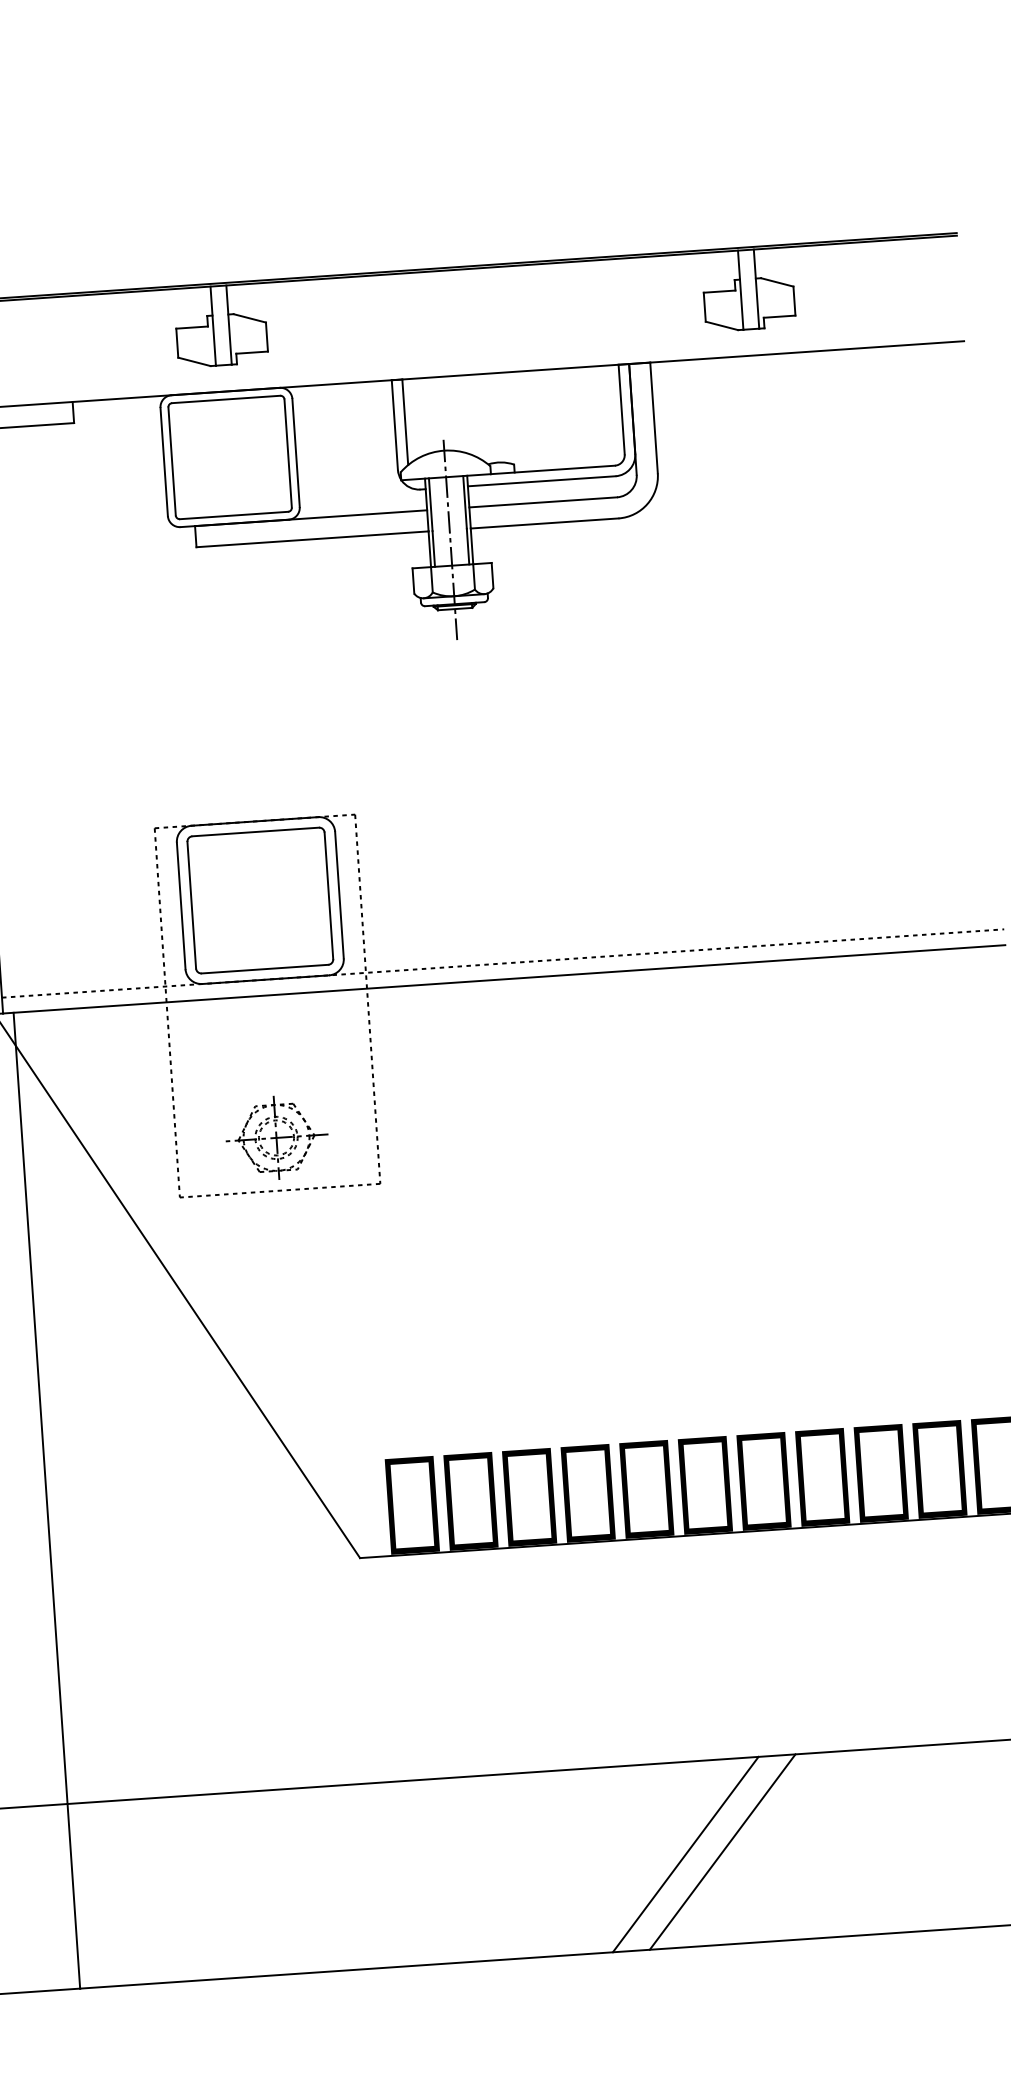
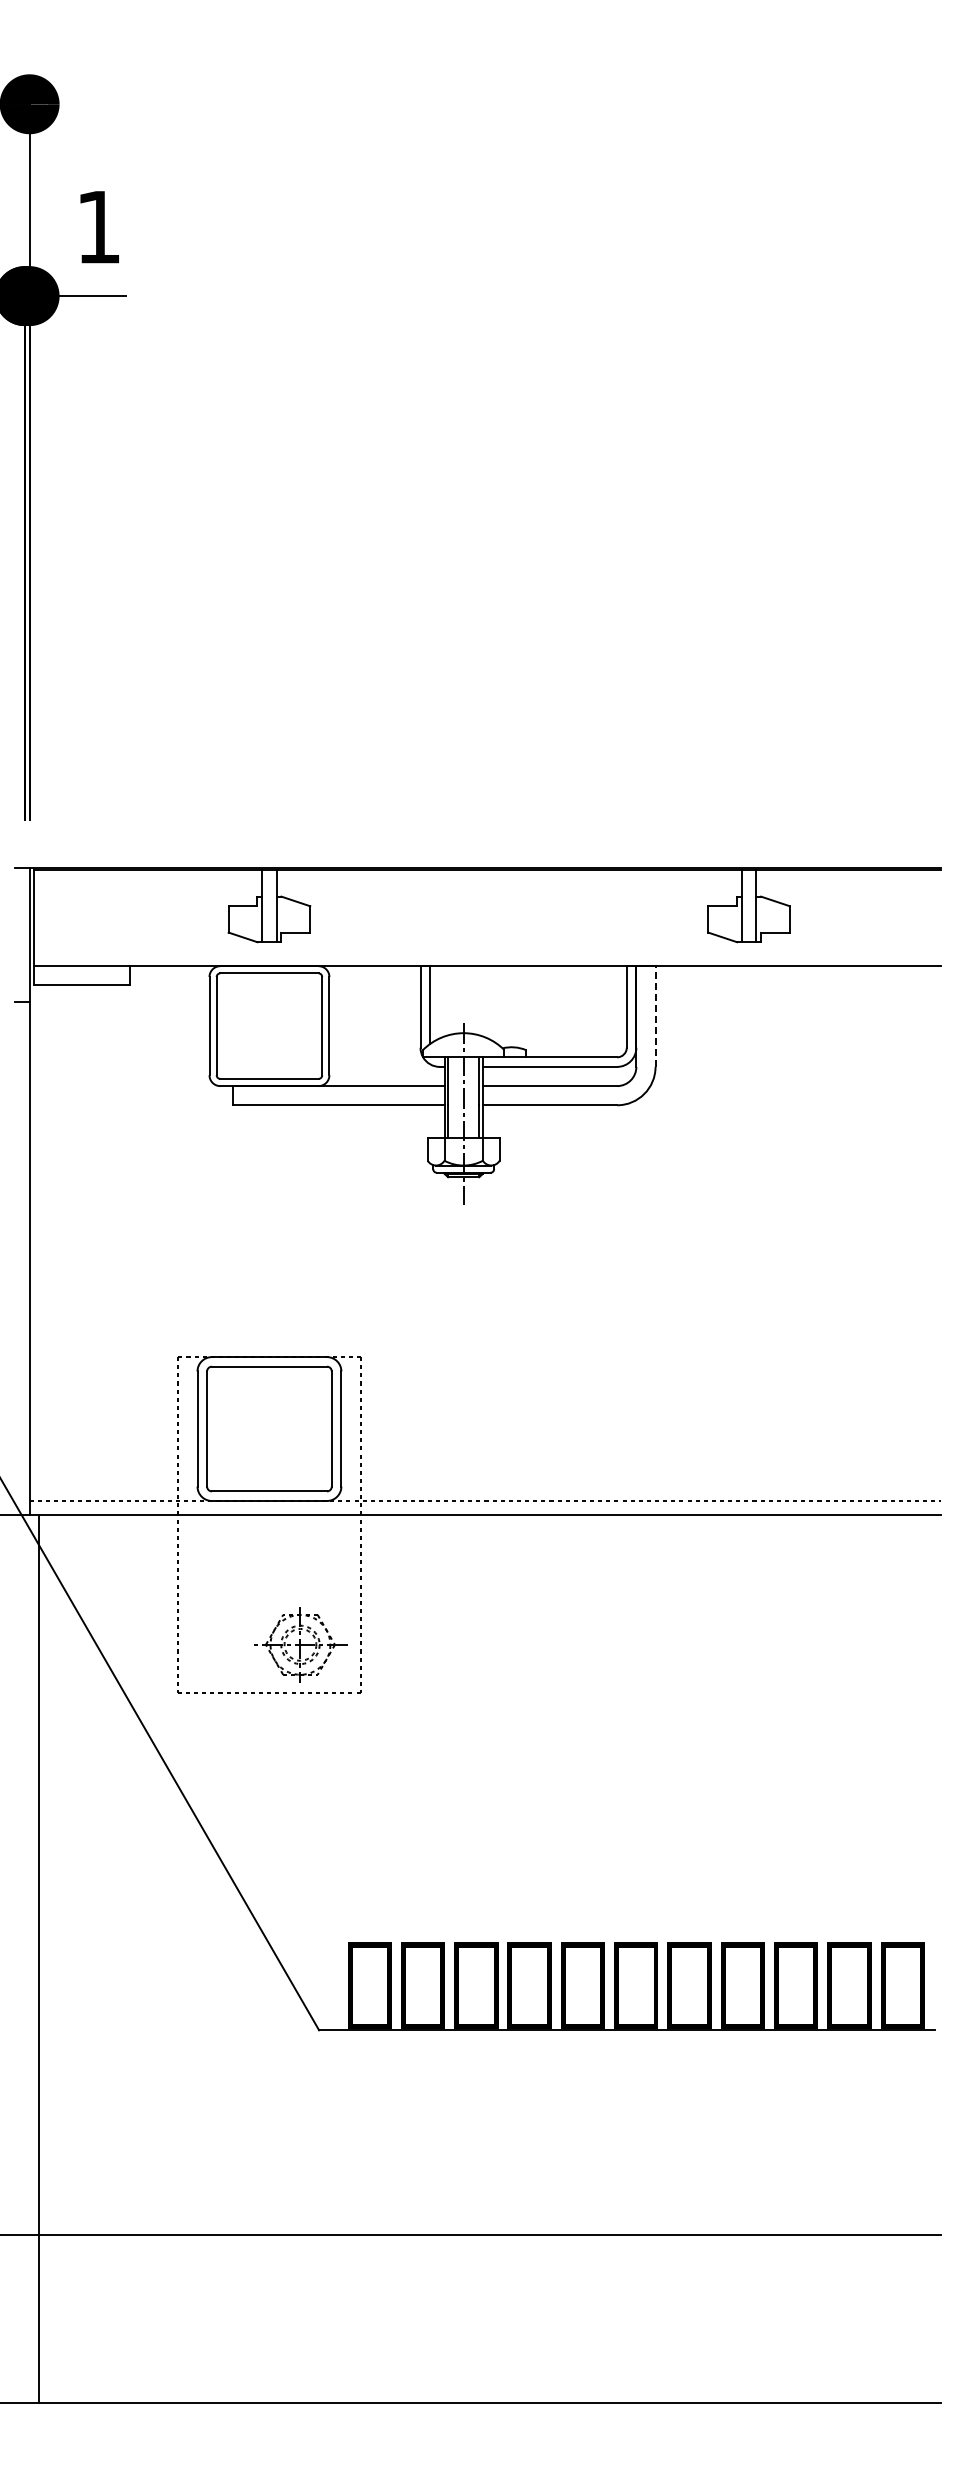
line: (653, 417) -> (655, 1016), solid -> dashed
part: (276, 1137) -> (300, 1644), moved
line: (722, 1851) -> (629, 2318), removed
line: (685, 1854) -> (595, 2318), removed

